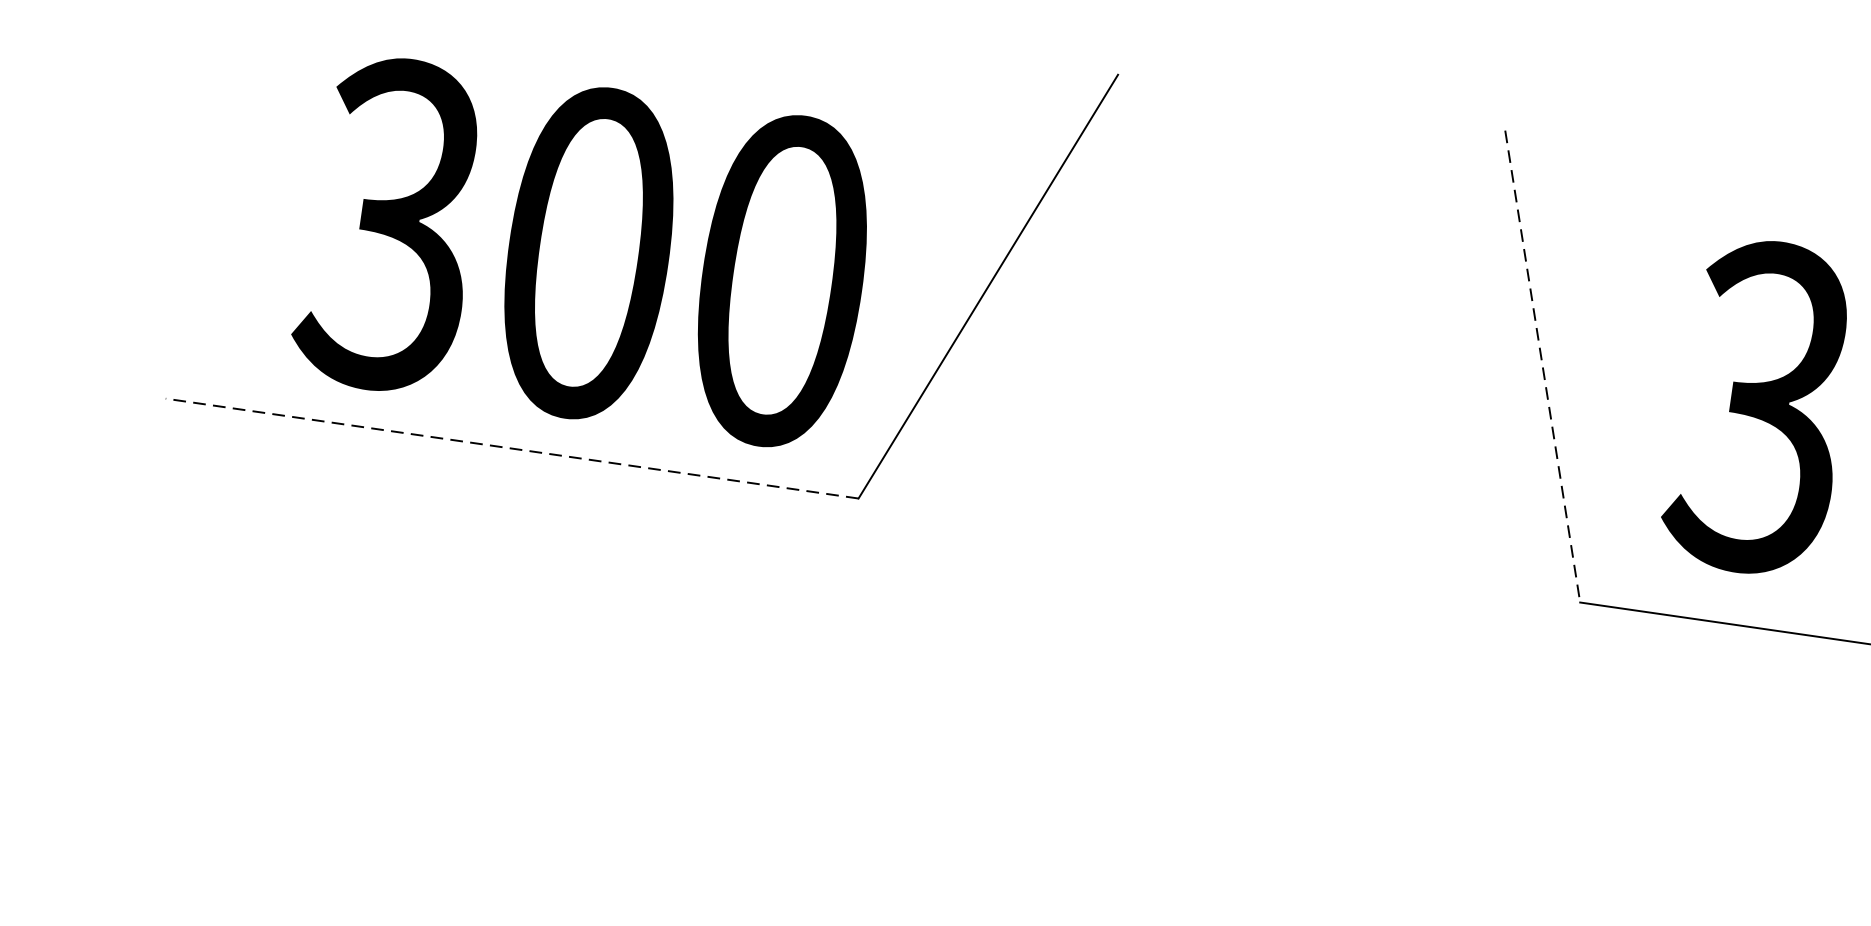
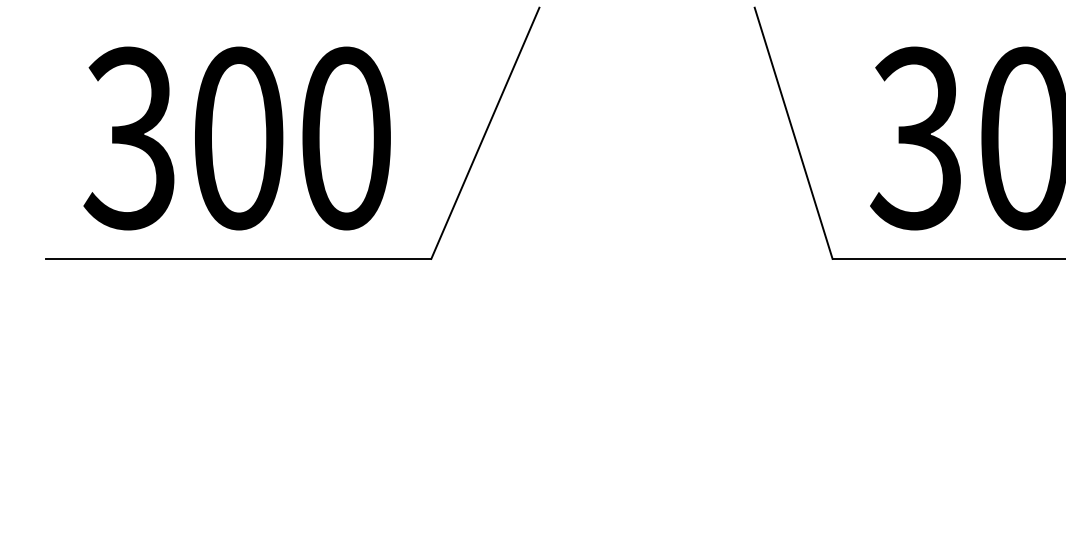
text: (584, 252) -> (236, 138), moved
line: (1542, 366) -> (793, 133), dashed -> solid
line: (511, 447) -> (238, 258), dashed -> solid

